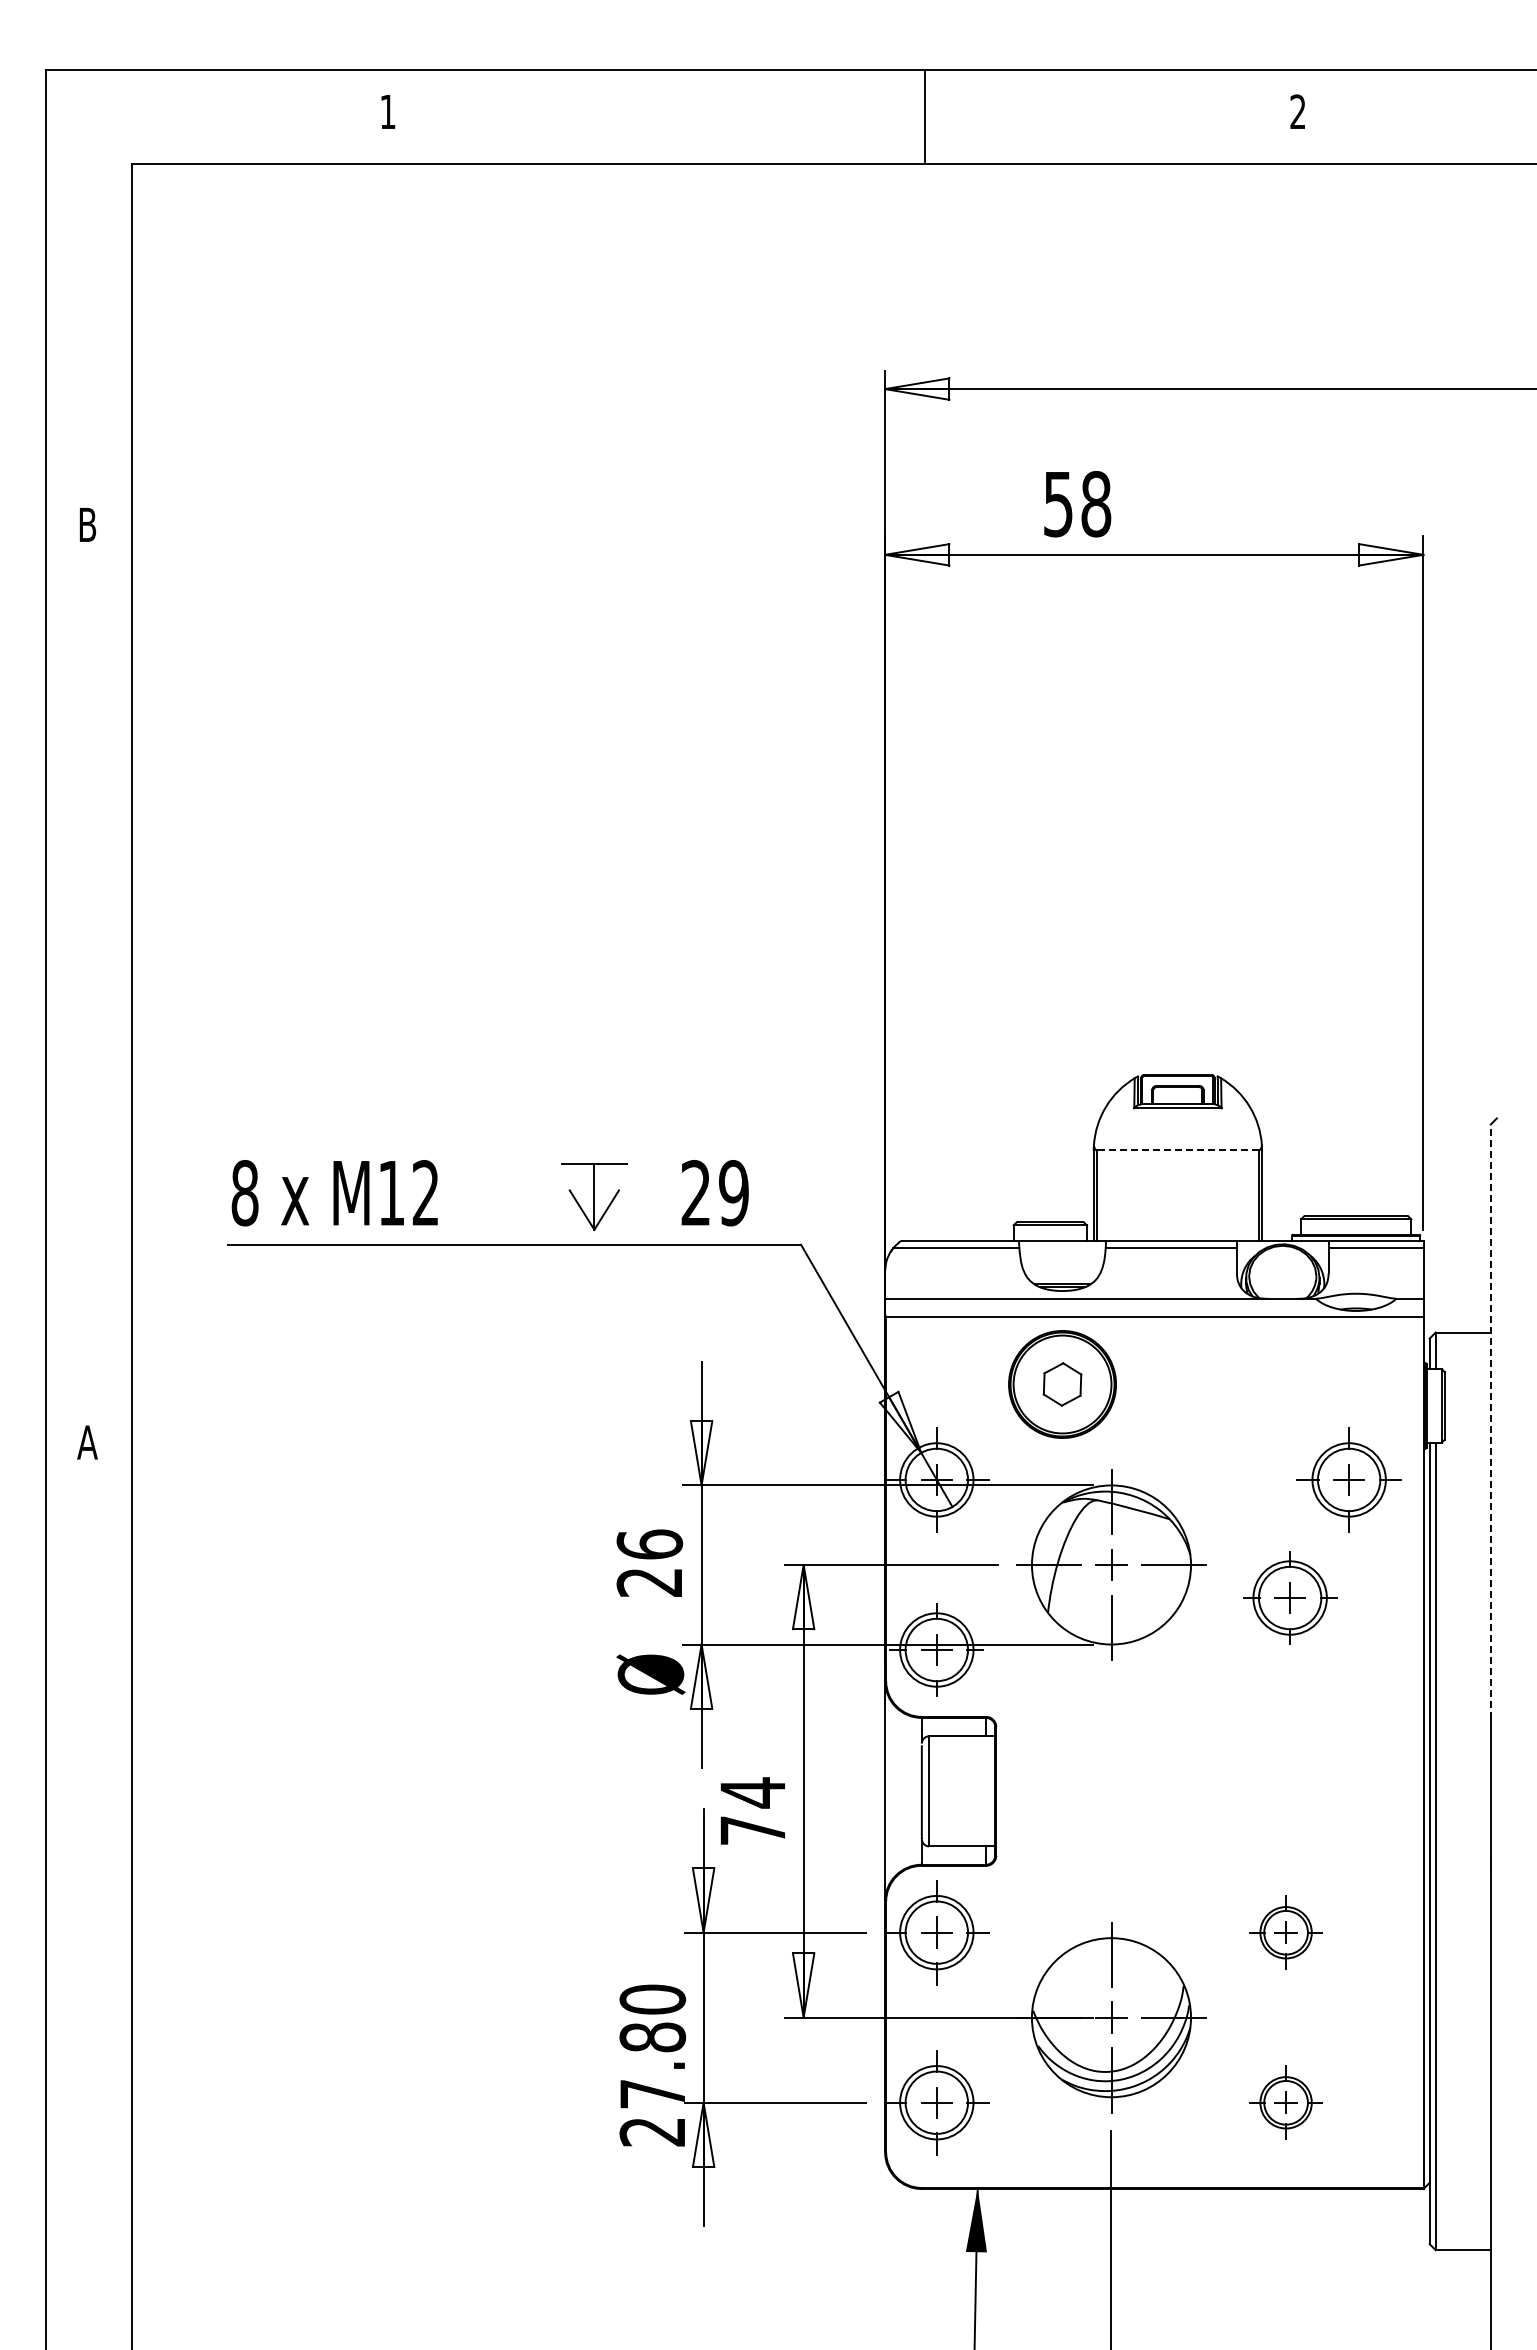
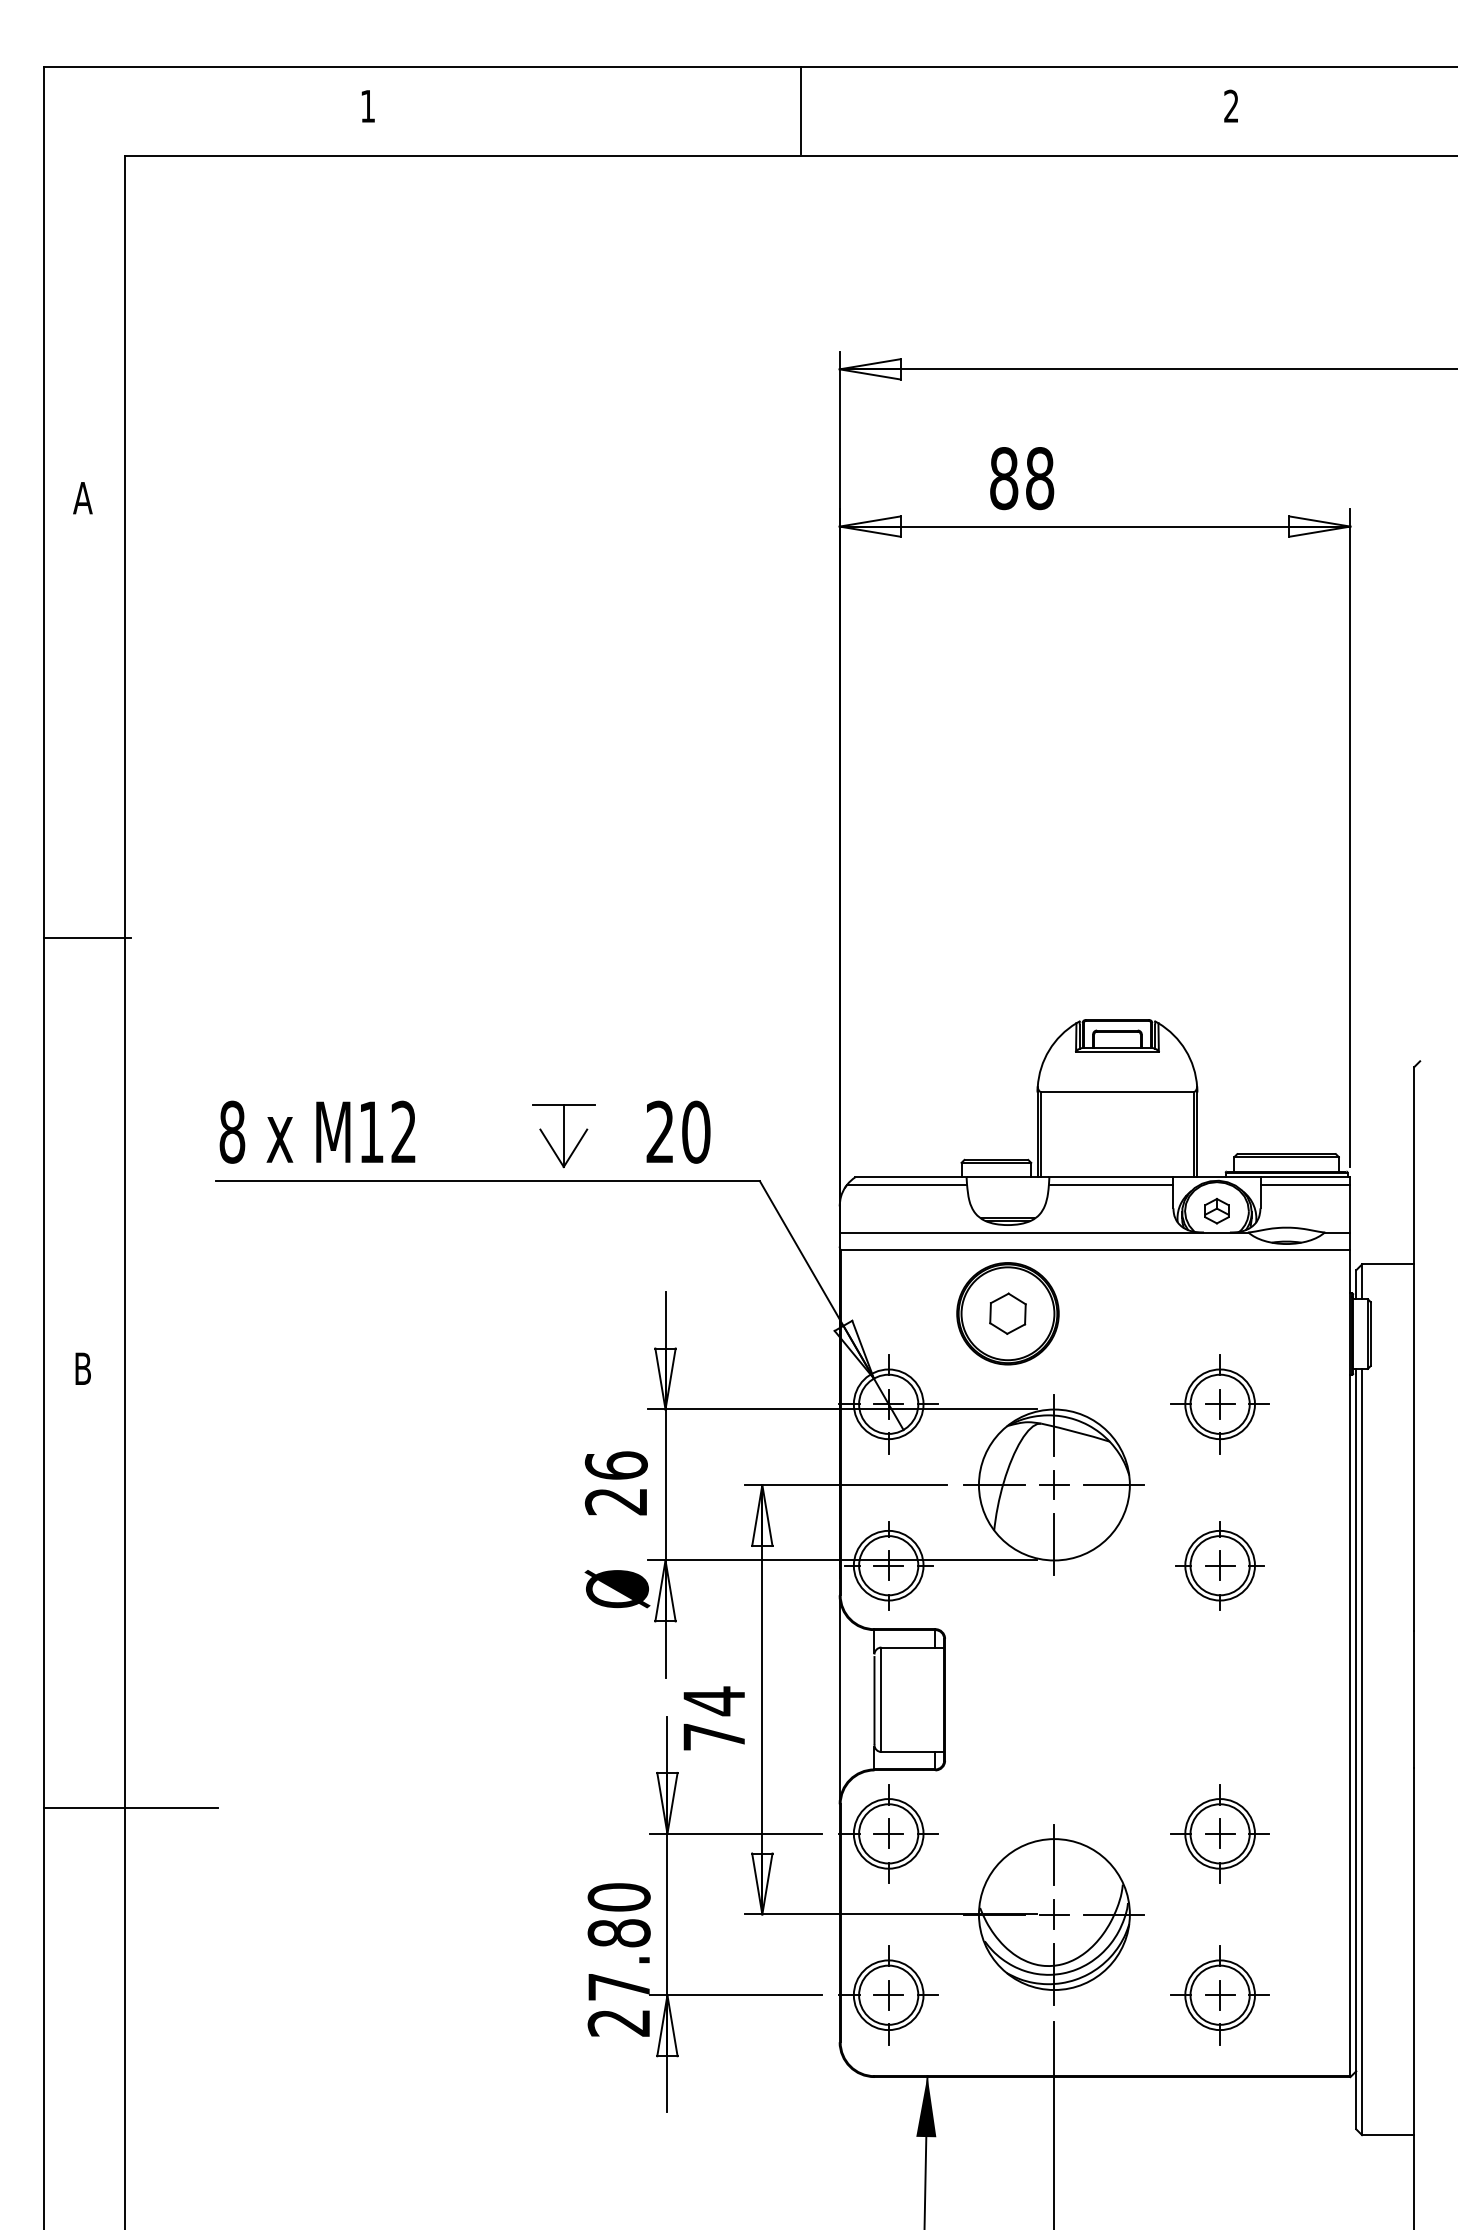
line: (924, 116) -> (801, 110), moved
text: (1058, 504) -> (1004, 478), 58 -> 88
text: (87, 524) -> (82, 497), B -> A
line: (91, 988) -> (86, 938), added
line: (1177, 1150) -> (1117, 1091), dashed -> solid
text: (733, 1193) -> (695, 1132), 29 -> 20
part: (1282, 1276) -> (1216, 1211), added
line: (1490, 1421) -> (1414, 1348), dashed -> solid
text: (87, 1442) -> (82, 1368), A -> B
part: (1348, 1479) -> (1219, 1403), moved
part: (1290, 1597) -> (1220, 1565), moved
line: (137, 1905) -> (130, 1808), added
part: (1285, 1932) -> (1219, 1833), size x1.43
part: (1285, 2102) -> (1219, 1995), size x1.43

